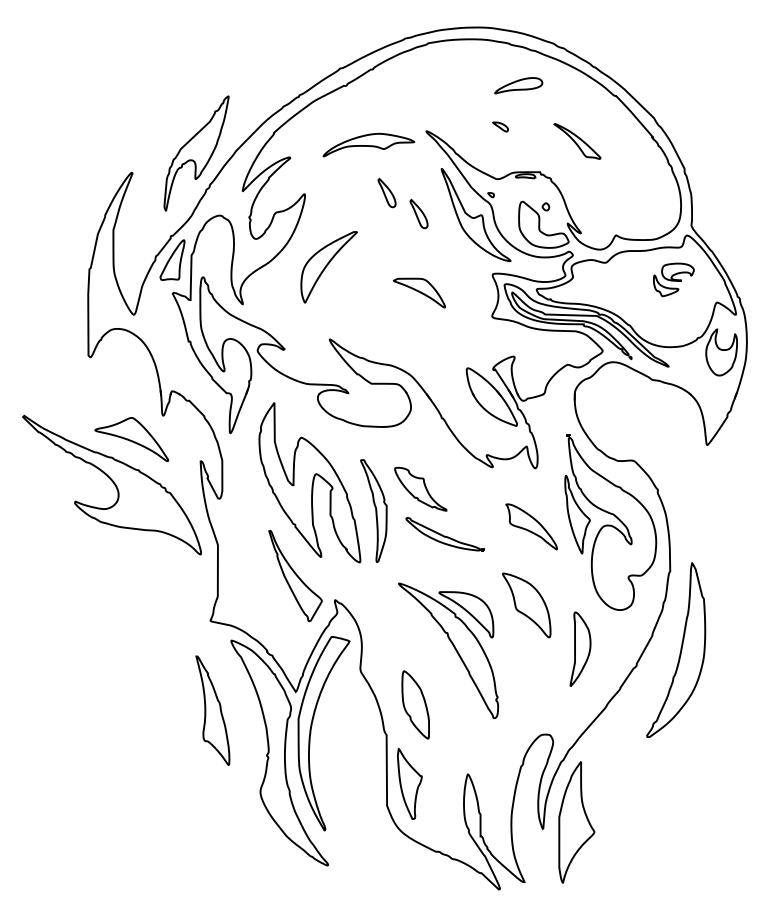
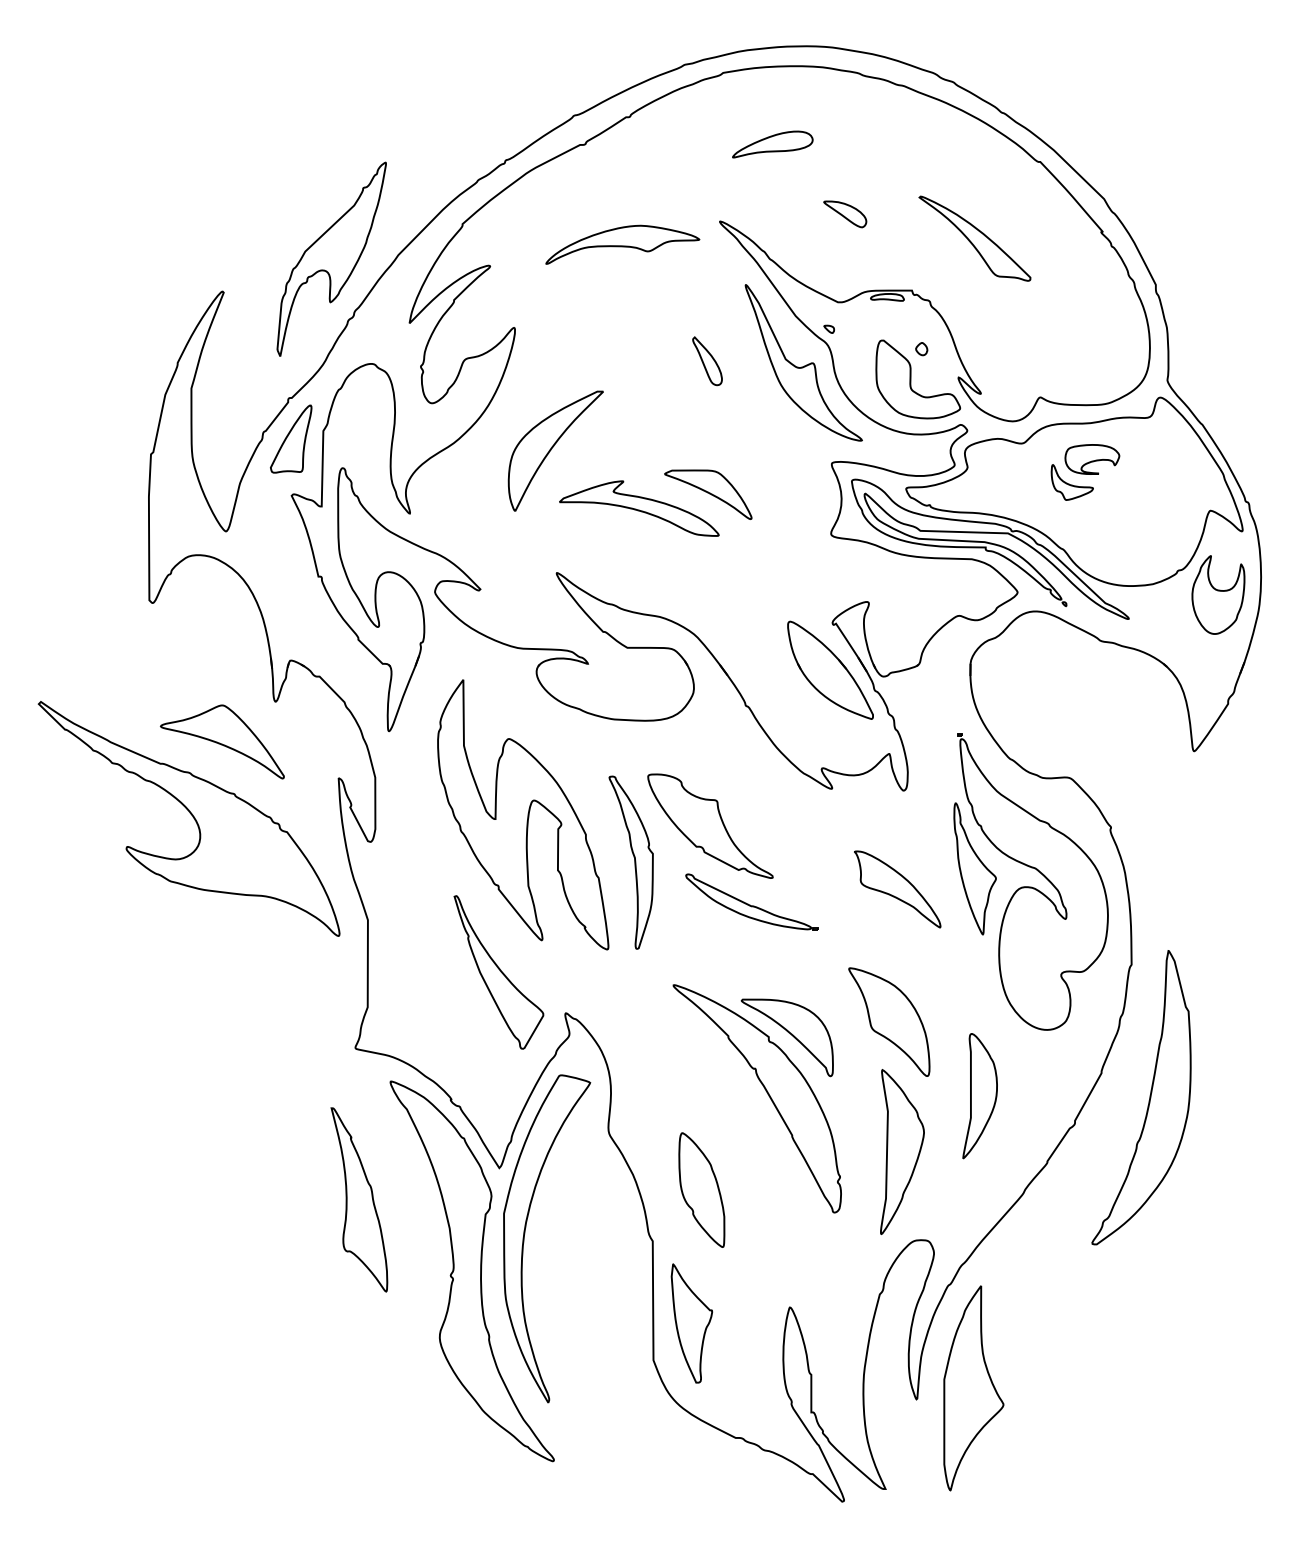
part: (518, 85) -> (772, 144), moved
part: (500, 126) -> (845, 213), size x1.67
part: (577, 141) -> (975, 238), size x1.43
part: (386, 192) -> (652, 324), removed
part: (673, 279) -> (1084, 471), moved
part: (378, 301) -> (639, 508), added
part: (420, 488) -> (709, 824), size x1.43
part: (534, 681) -> (902, 1150), added

